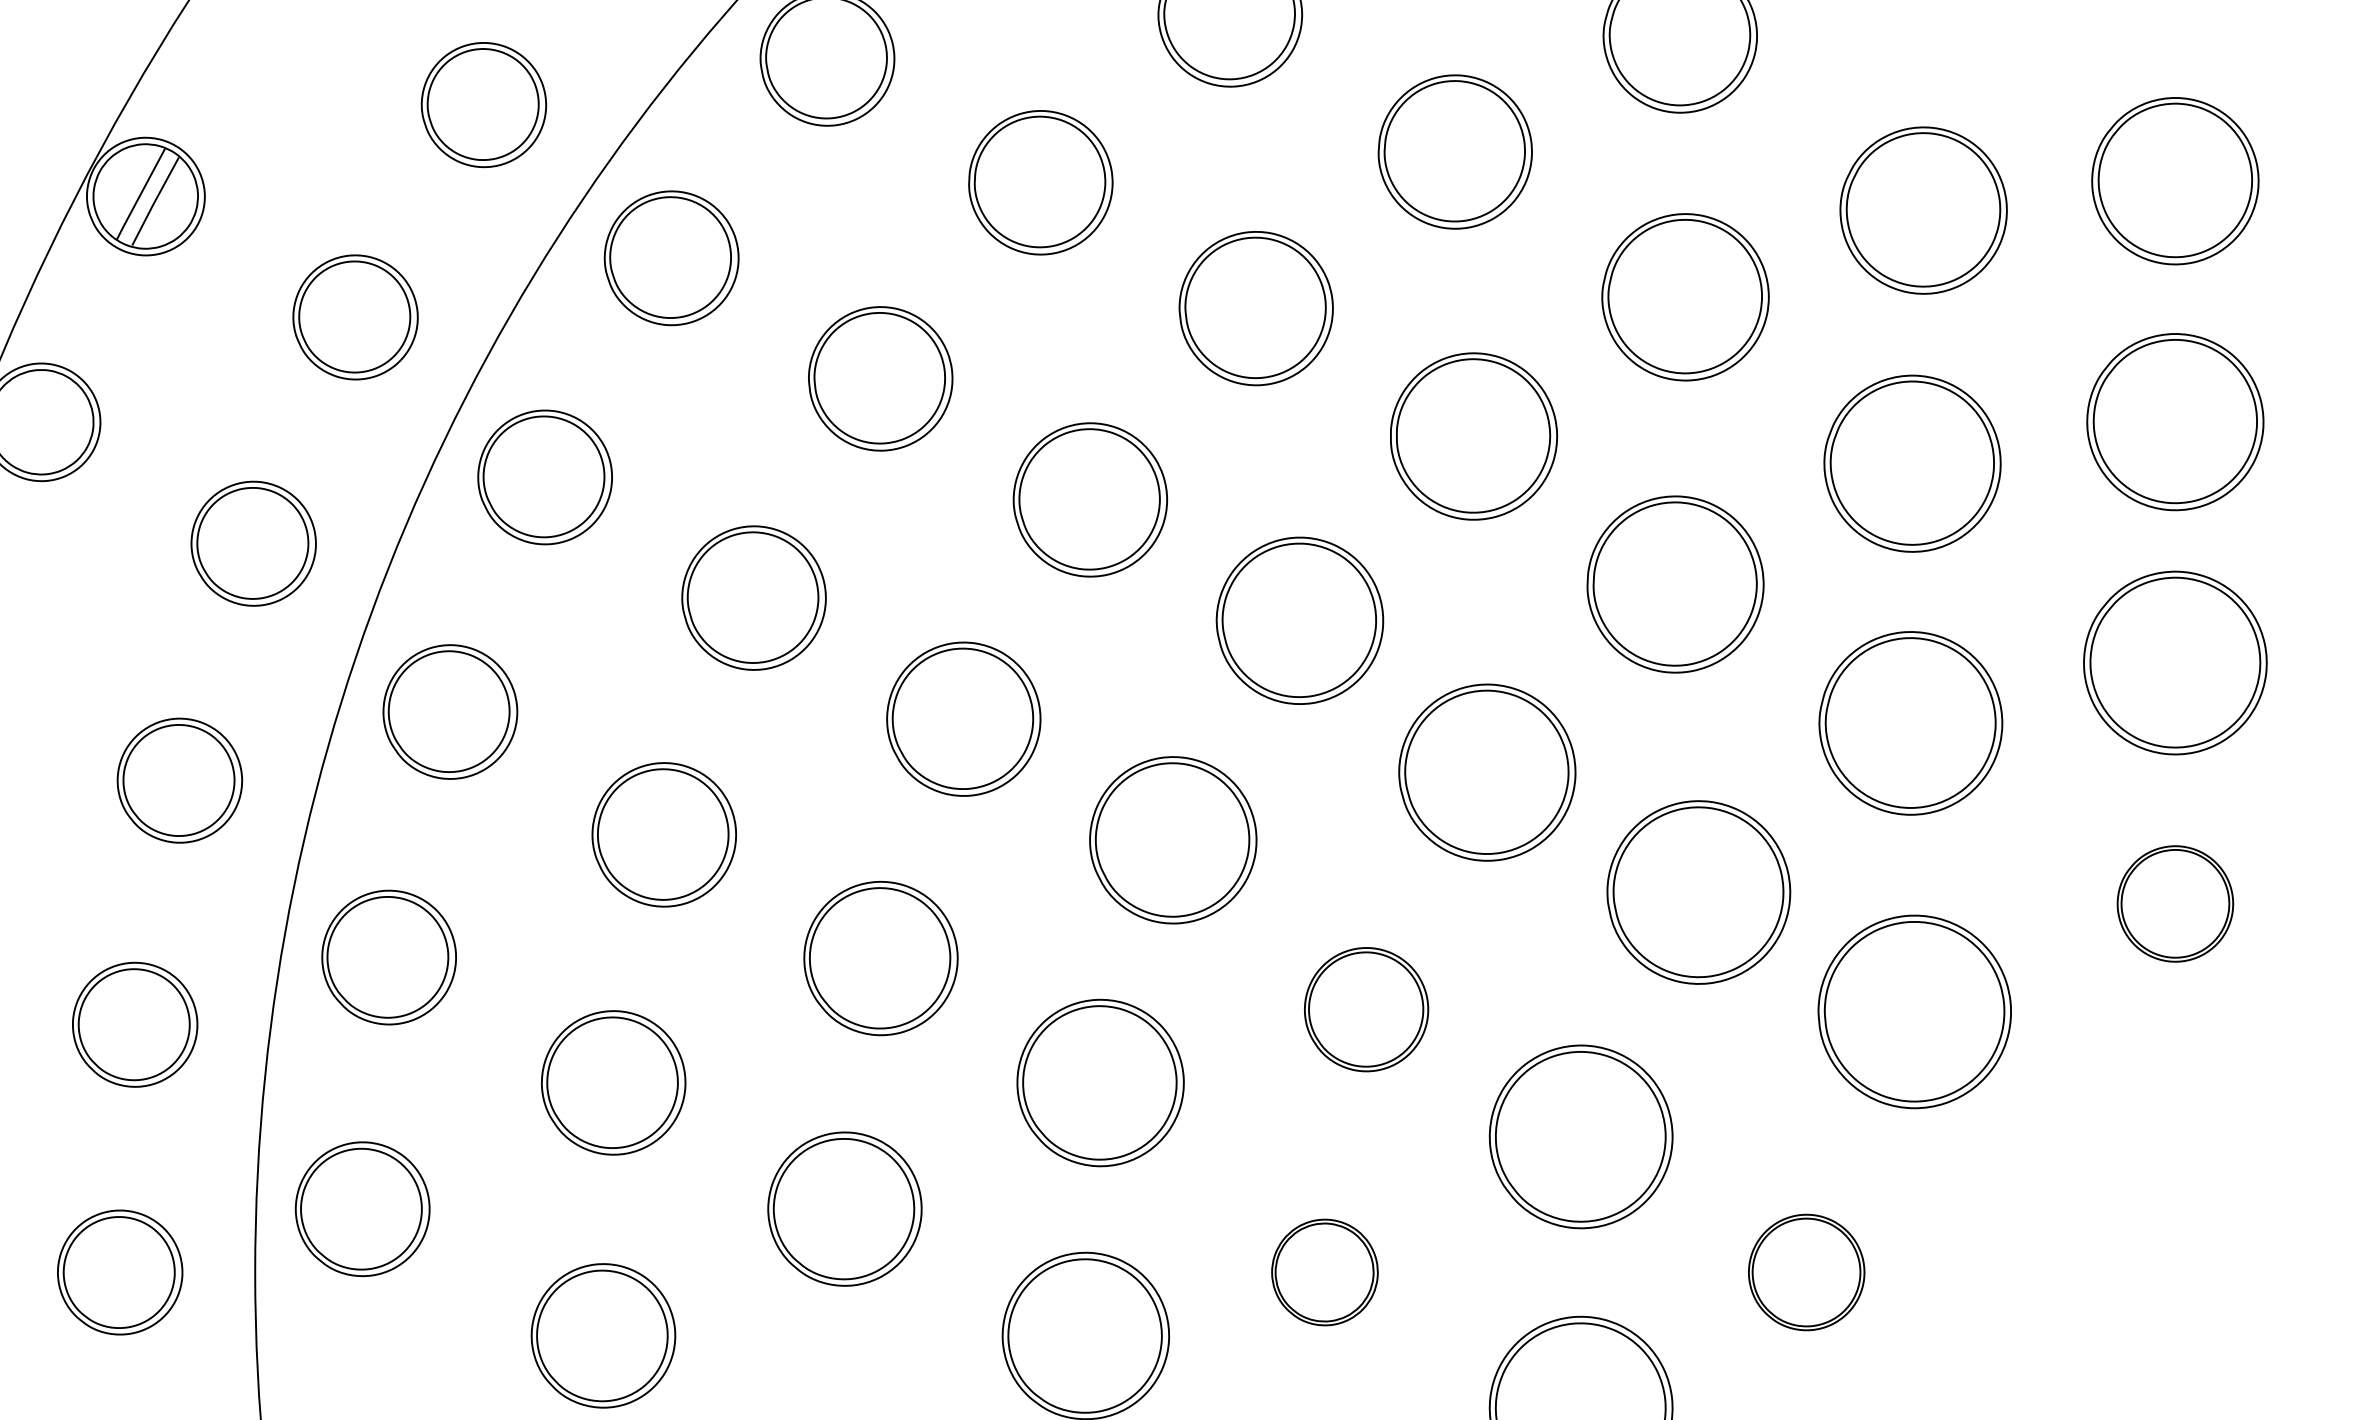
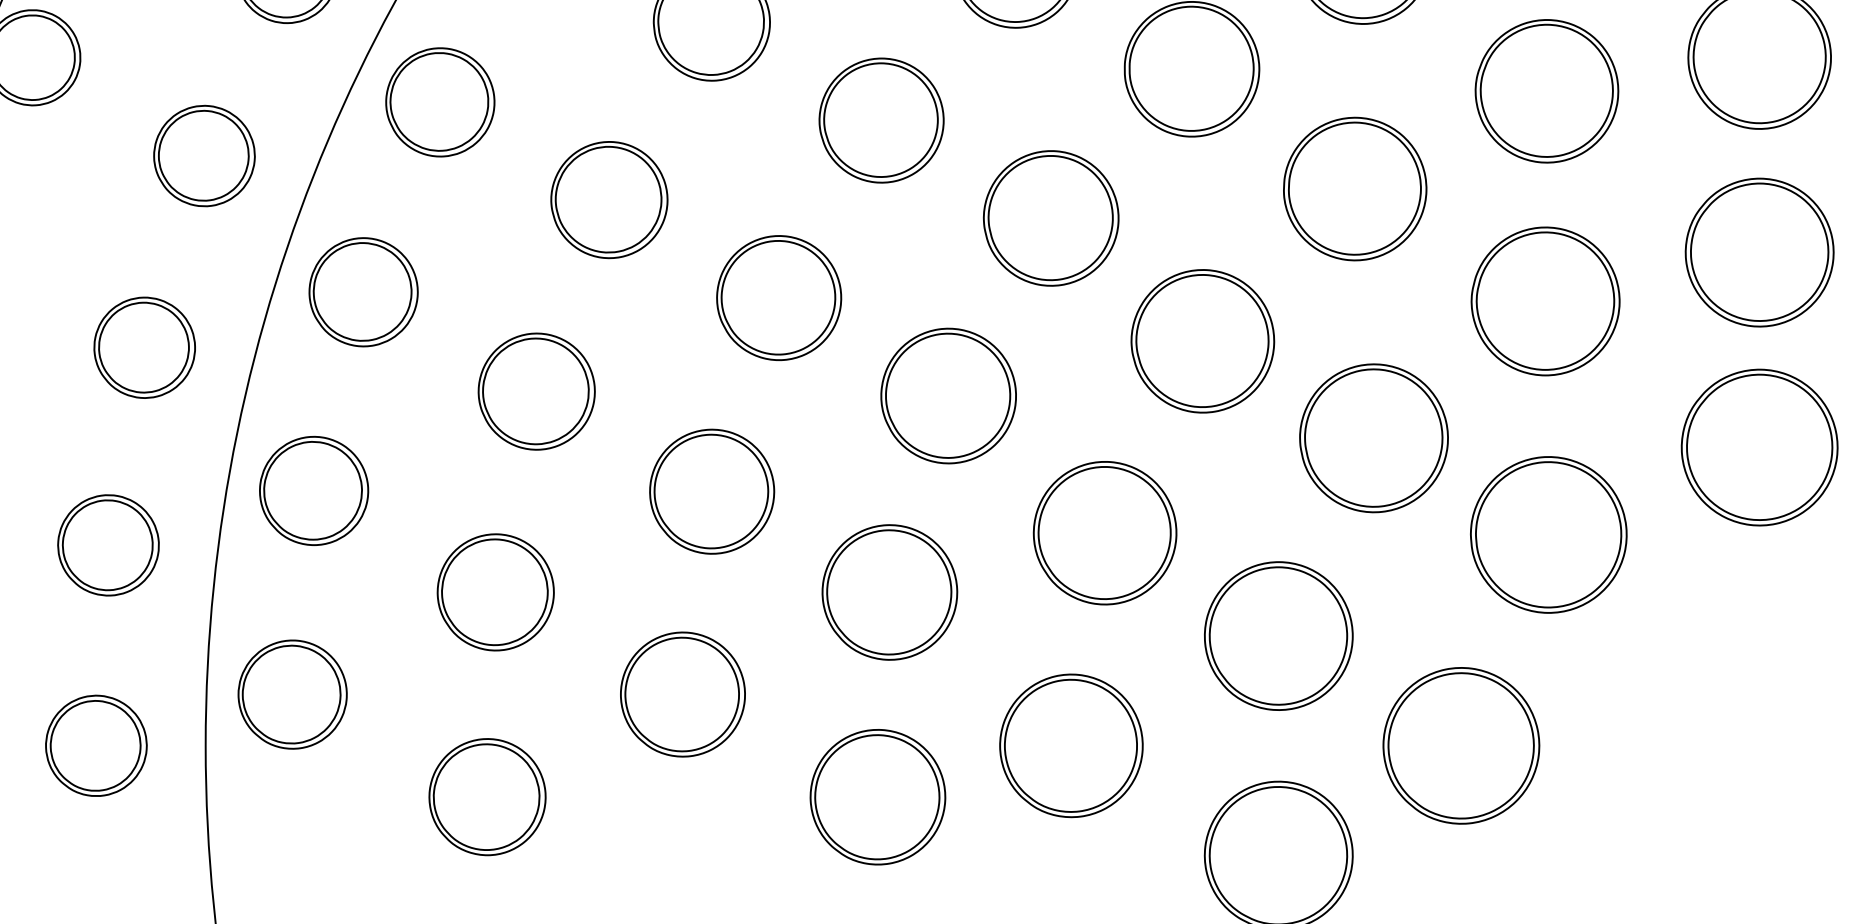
part: (2175, 903) -> (1759, 447), size x1.67
part: (1366, 1009) -> (1105, 532), size x1.43
part: (1324, 1272) -> (1071, 745), size x1.67
part: (1806, 1272) -> (1461, 745), size x1.67

